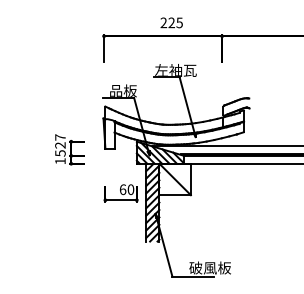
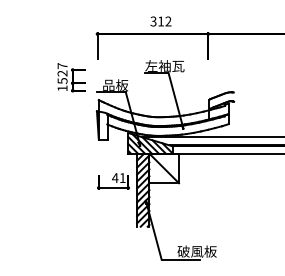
text: (171, 22) -> (160, 21), 225 -> 312
part: (69, 149) -> (71, 77), moved
text: (126, 190) -> (118, 178), 60 -> 41

